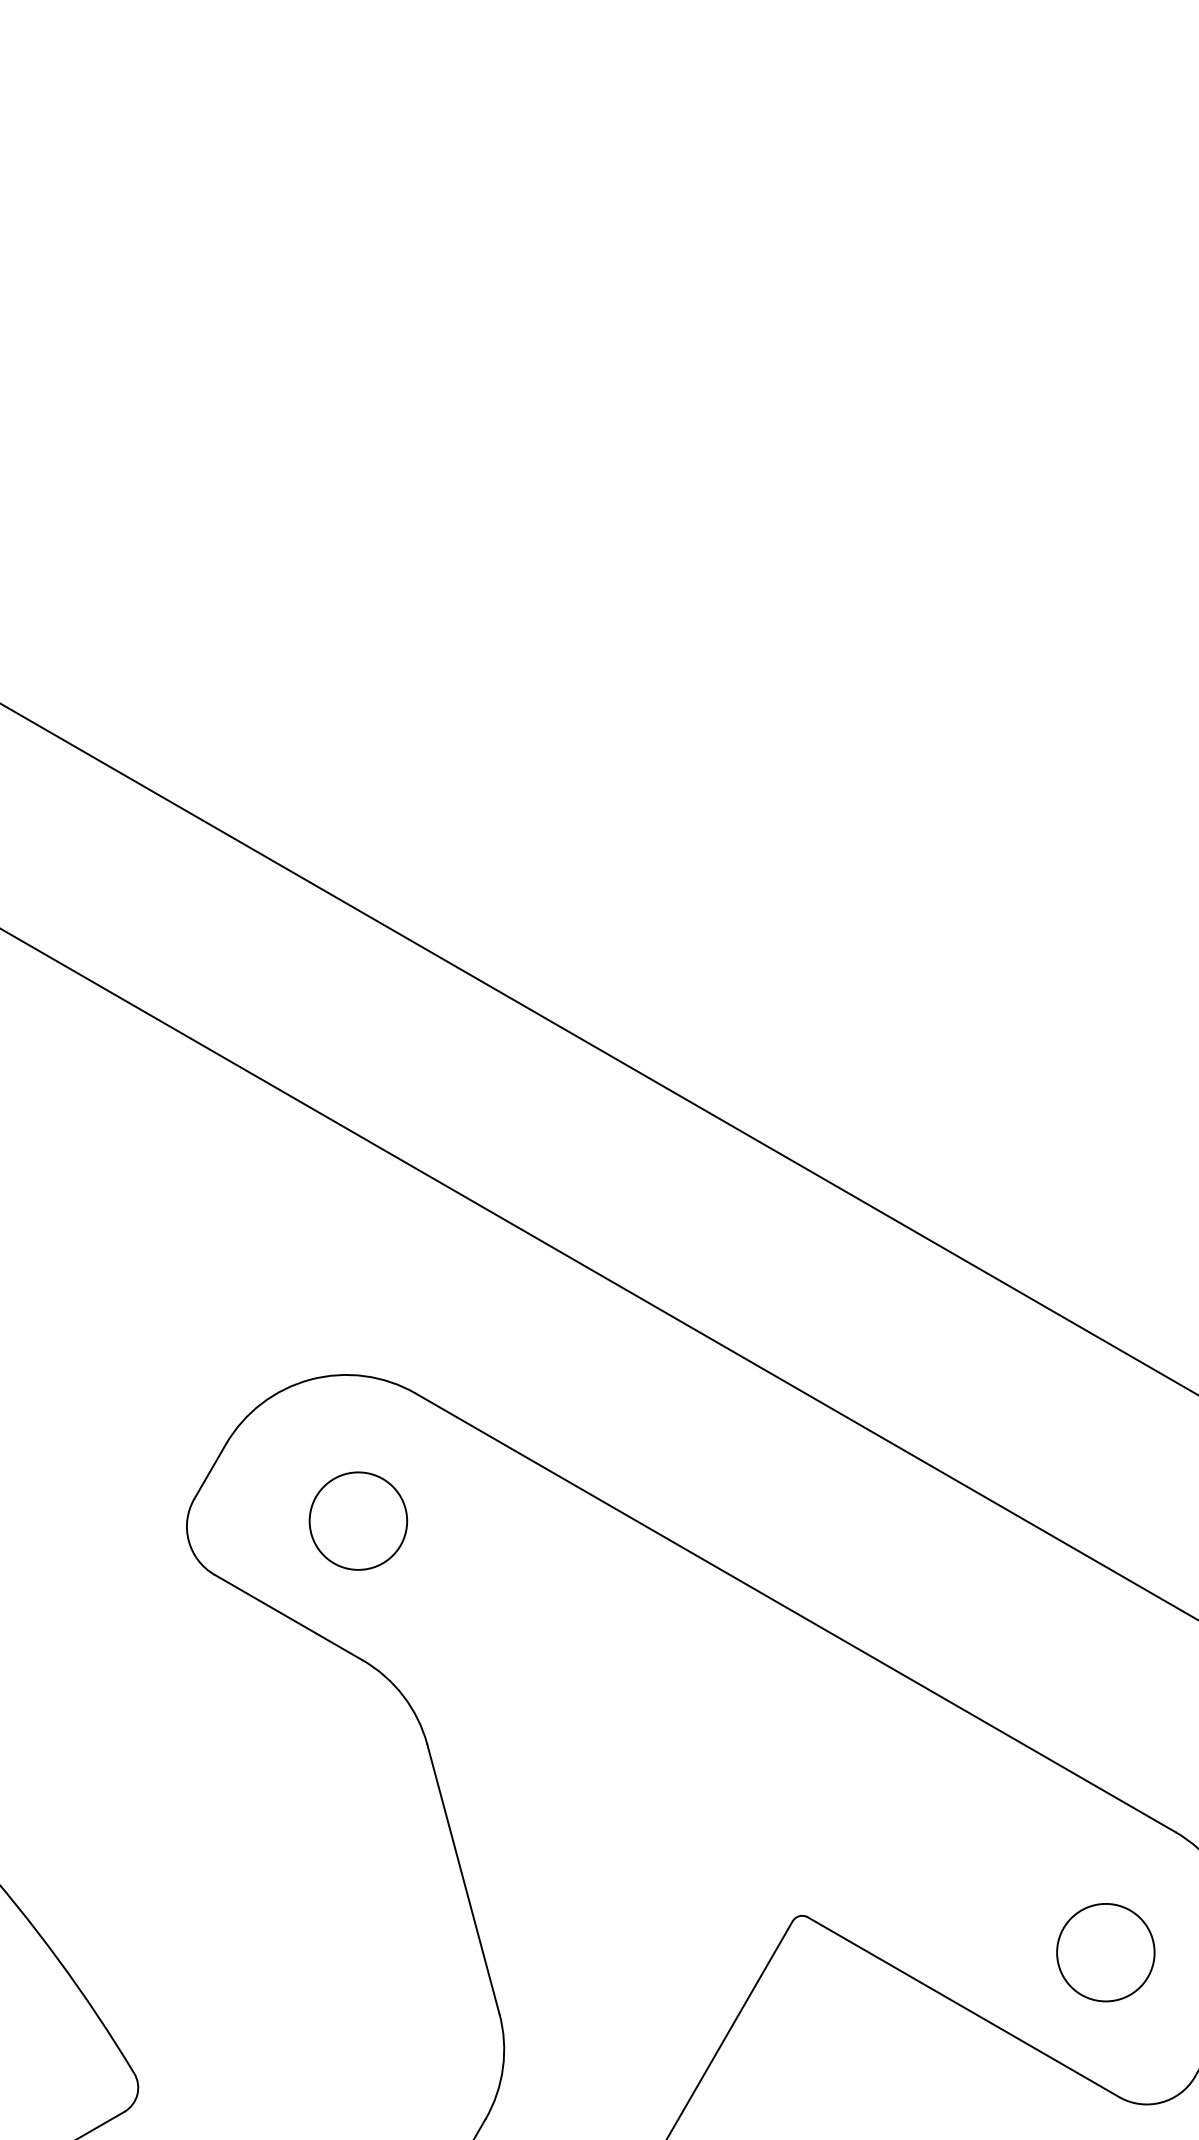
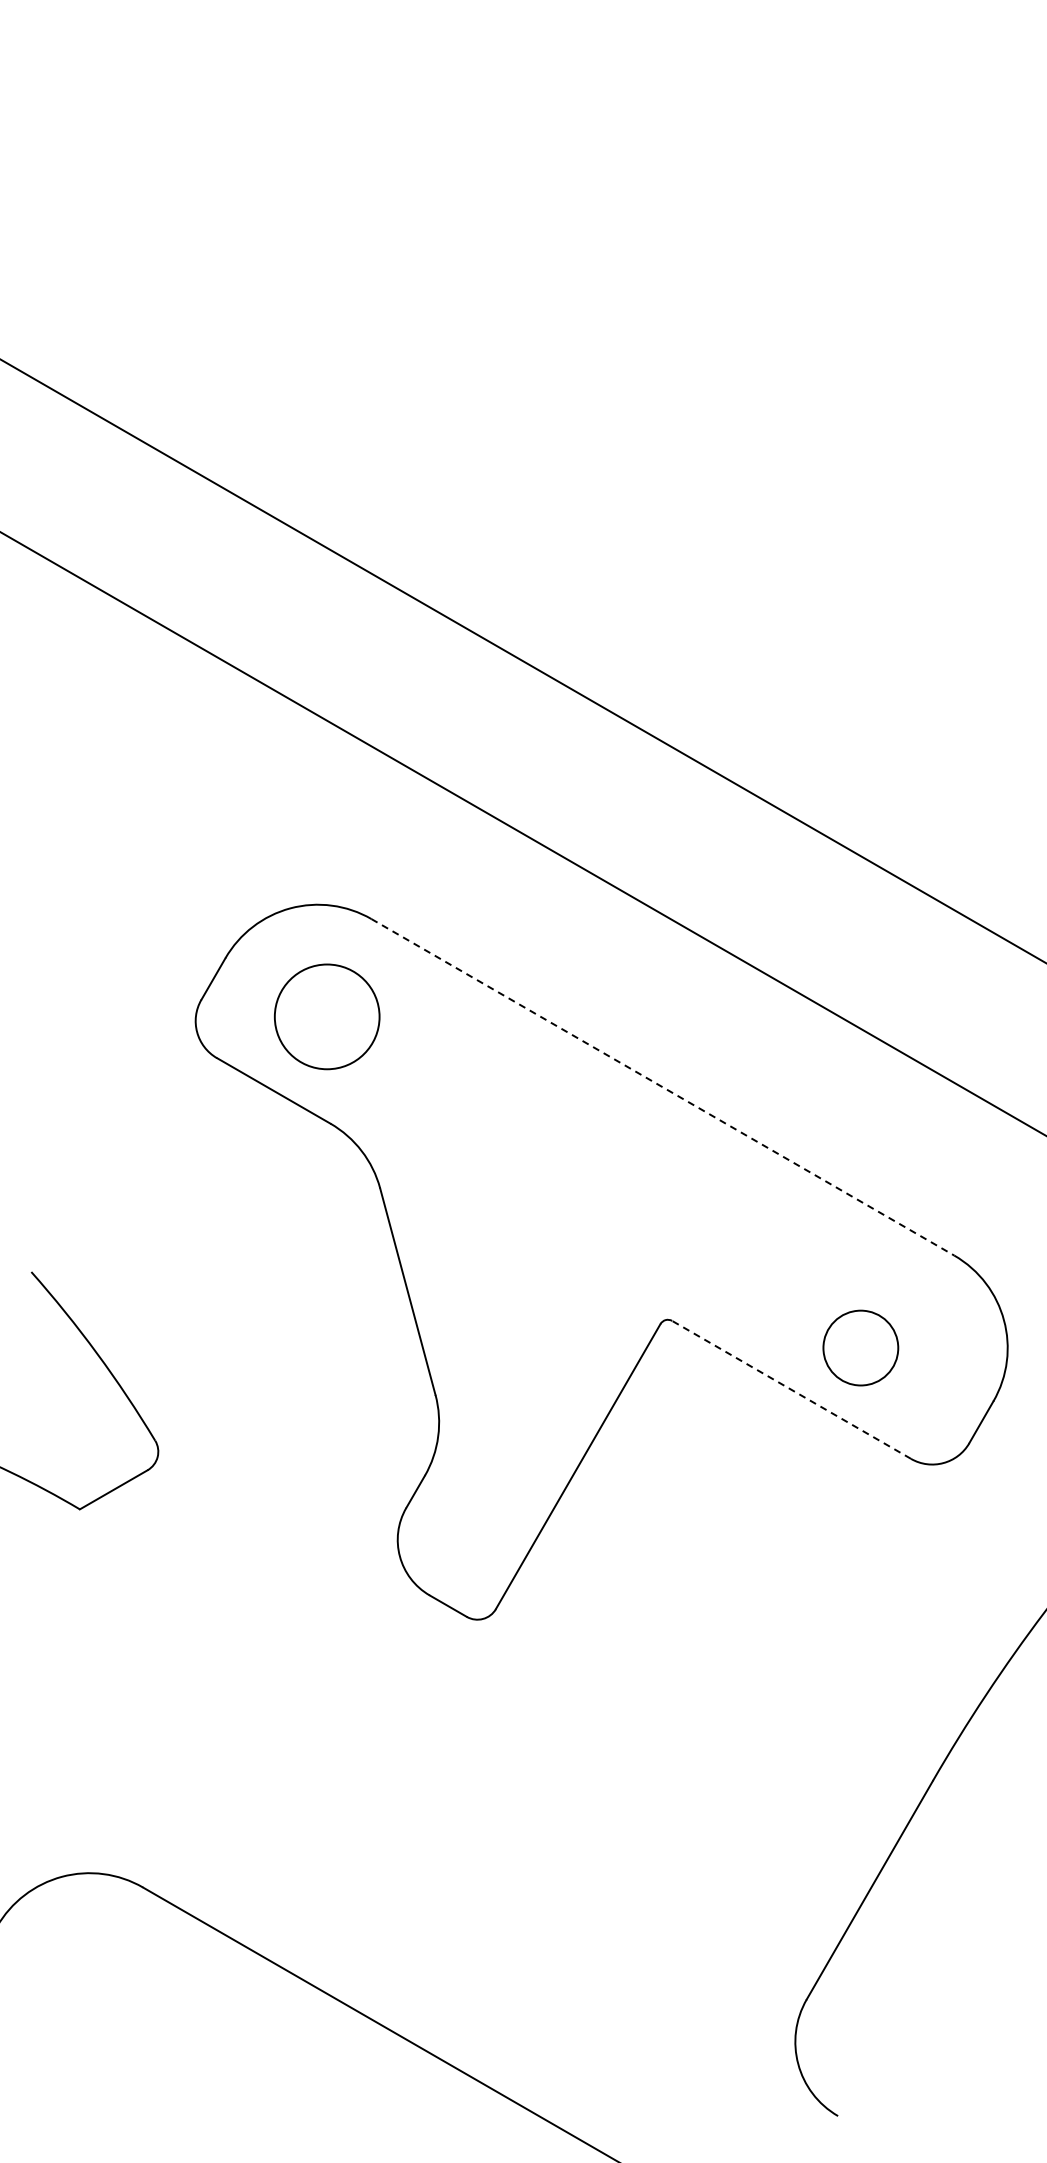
circle: (358, 1520) -> (327, 1016), size x1.4
line: (795, 1613) -> (662, 1087), solid -> dashed
circle: (1105, 1951) -> (860, 1347), moved
line: (963, 2006) -> (791, 1389), solid -> dashed

